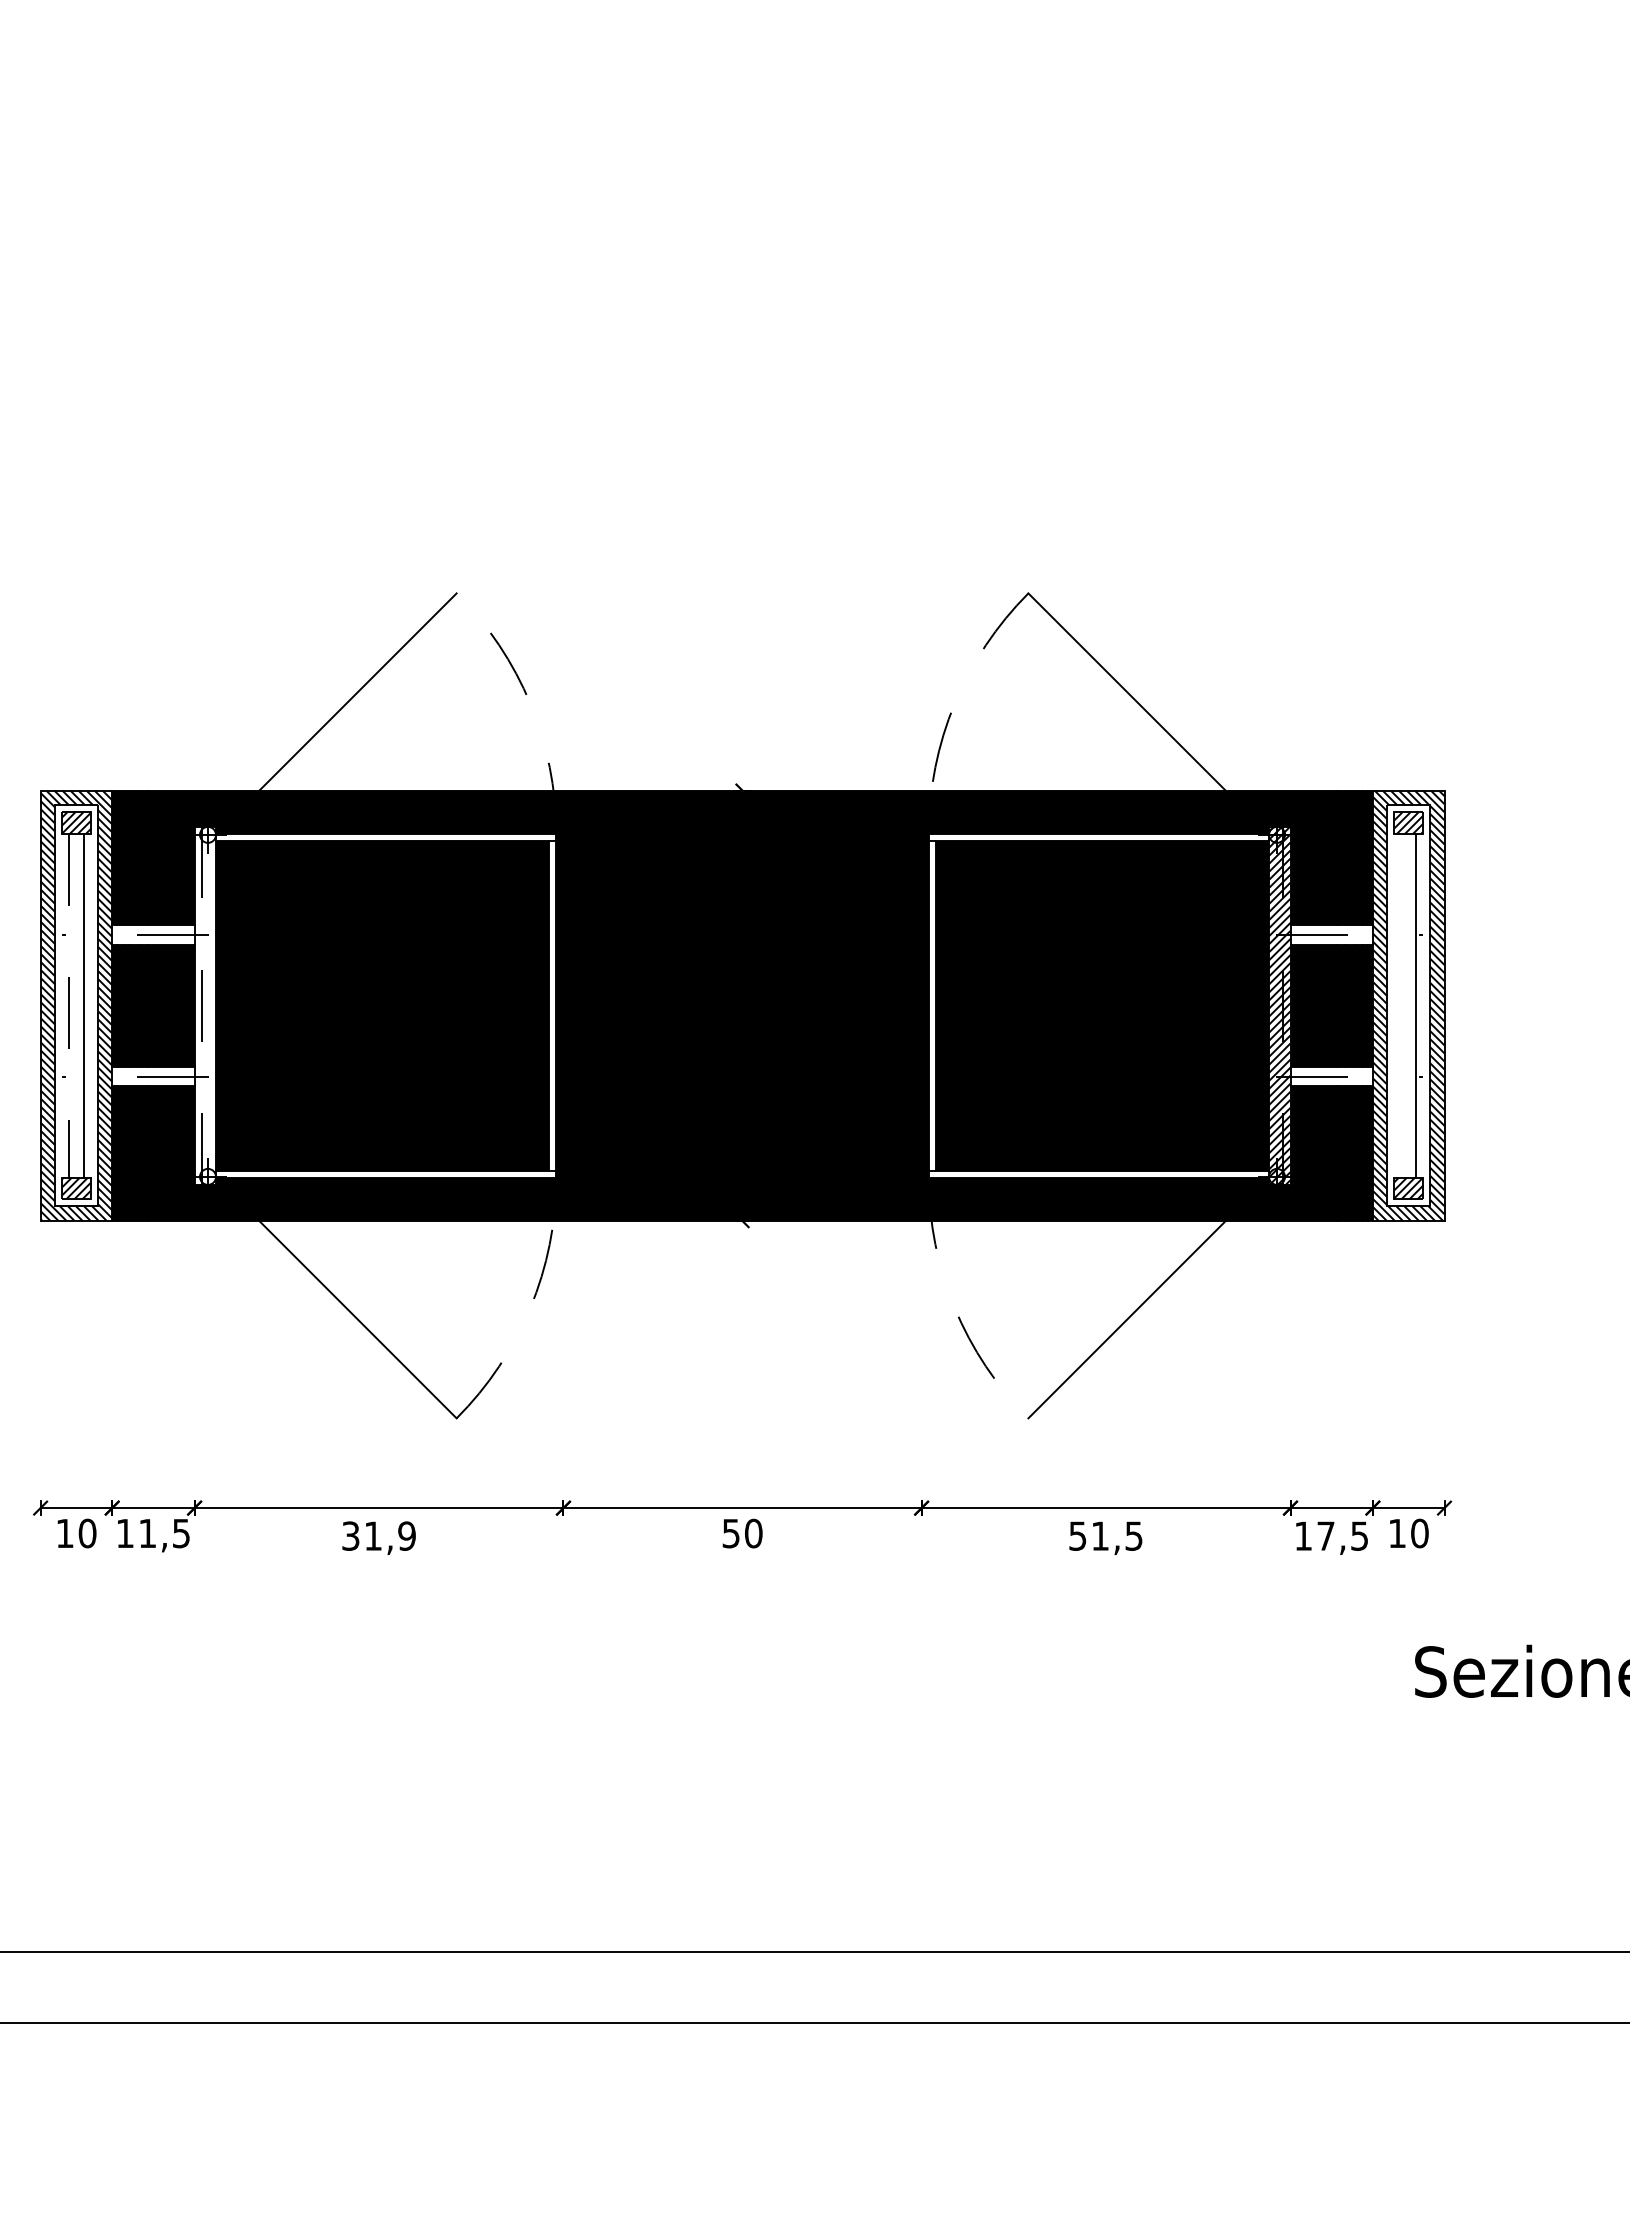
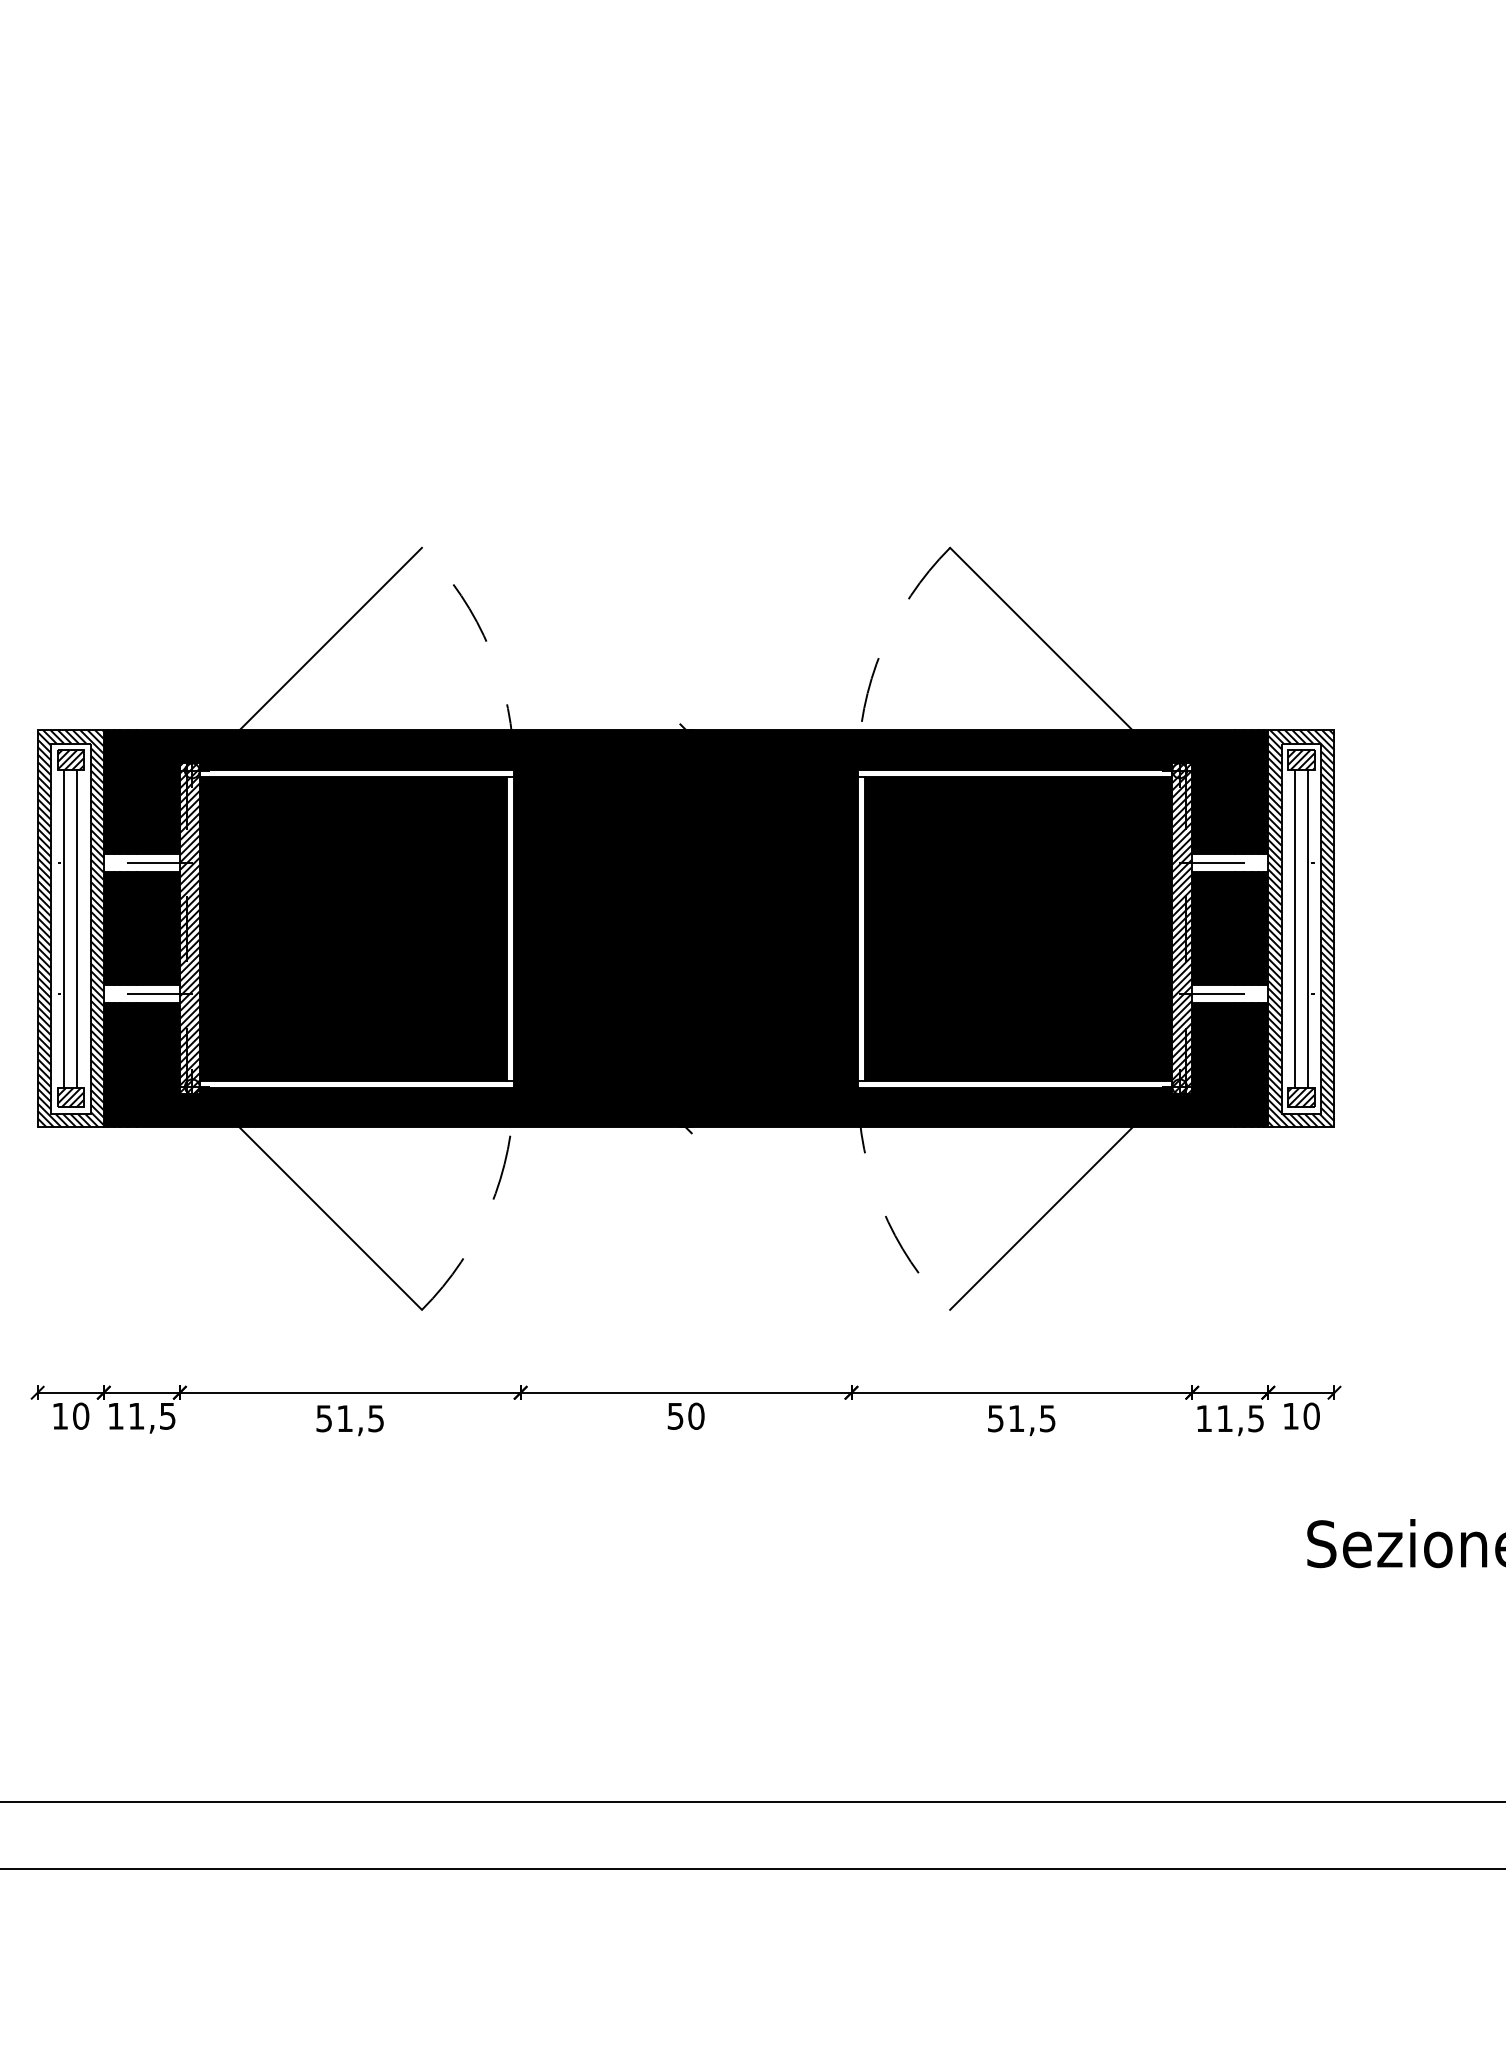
line: (69, 1005) -> (64, 928), dashed -> solid
hatch: (205, 1005) -> (190, 928), added
line: (1401, 1005) -> (1294, 928), added
text: (379, 1535) -> (350, 1418), 31,9 -> 51,5
text: (1325, 1535) -> (1224, 1418), 17,5 -> 11,5

